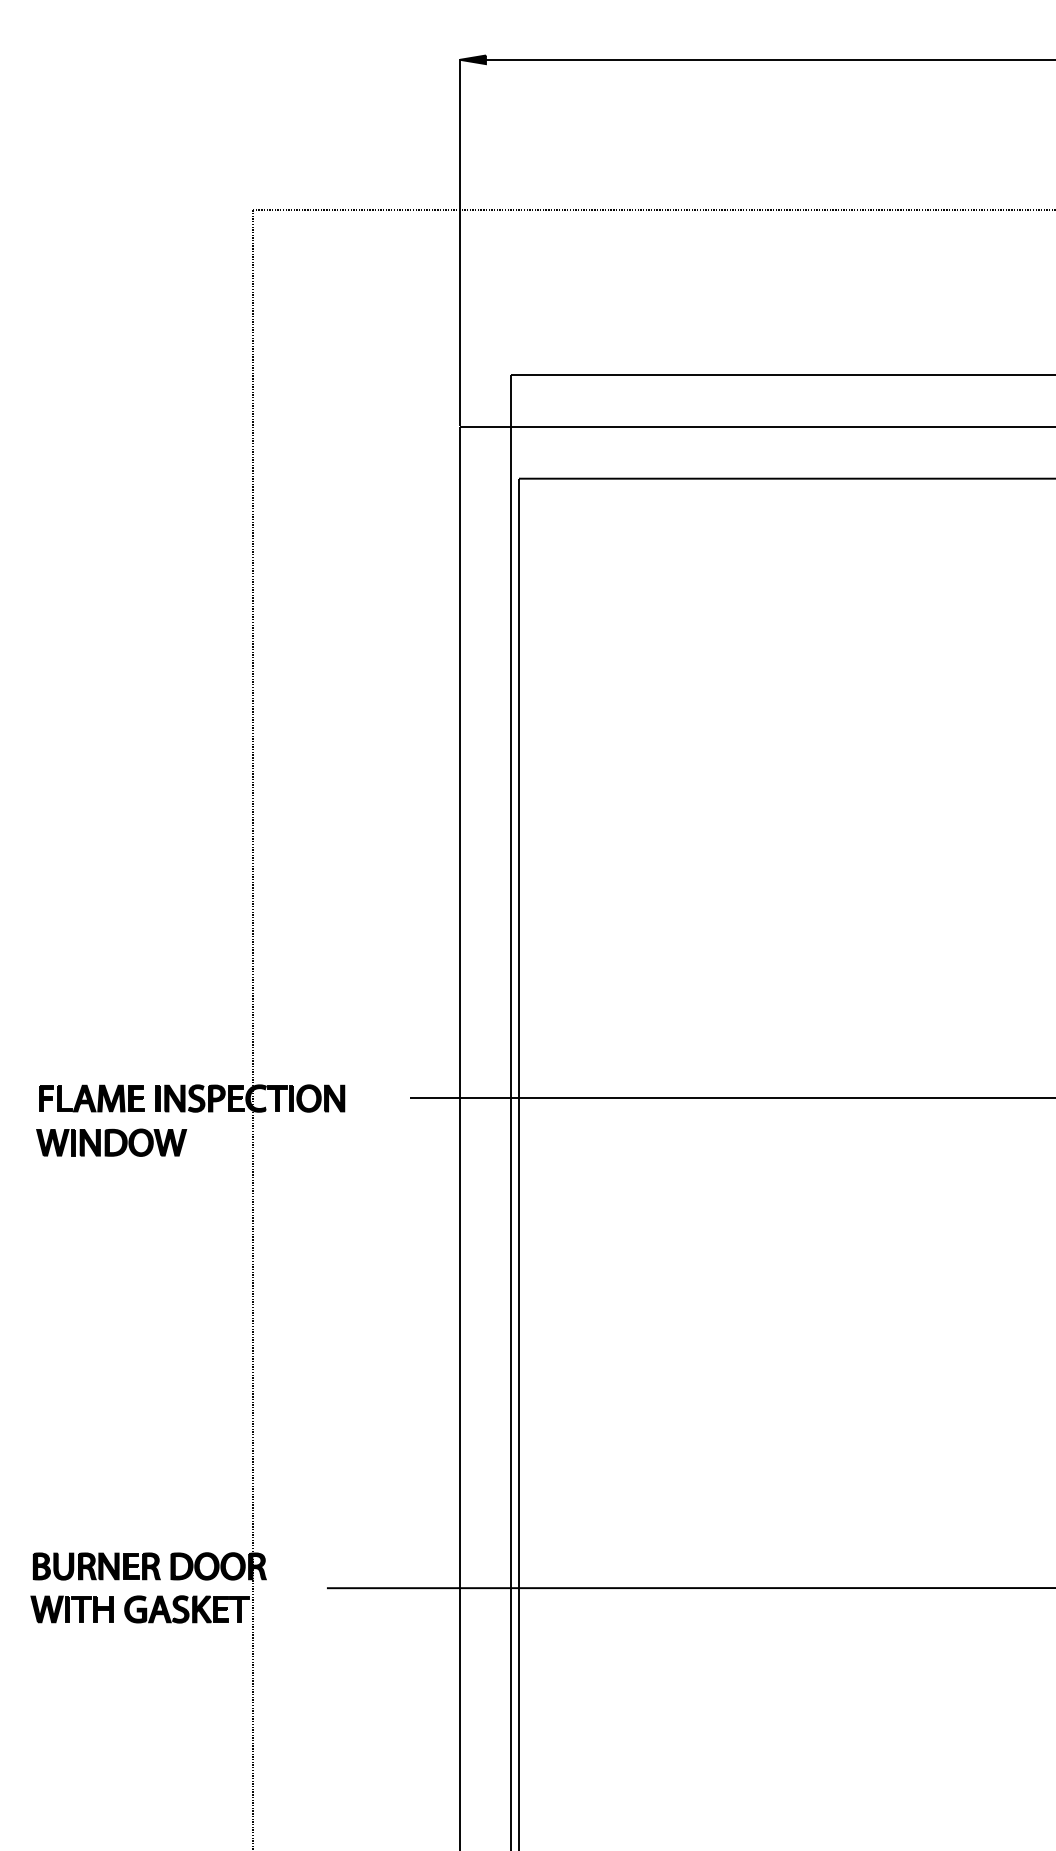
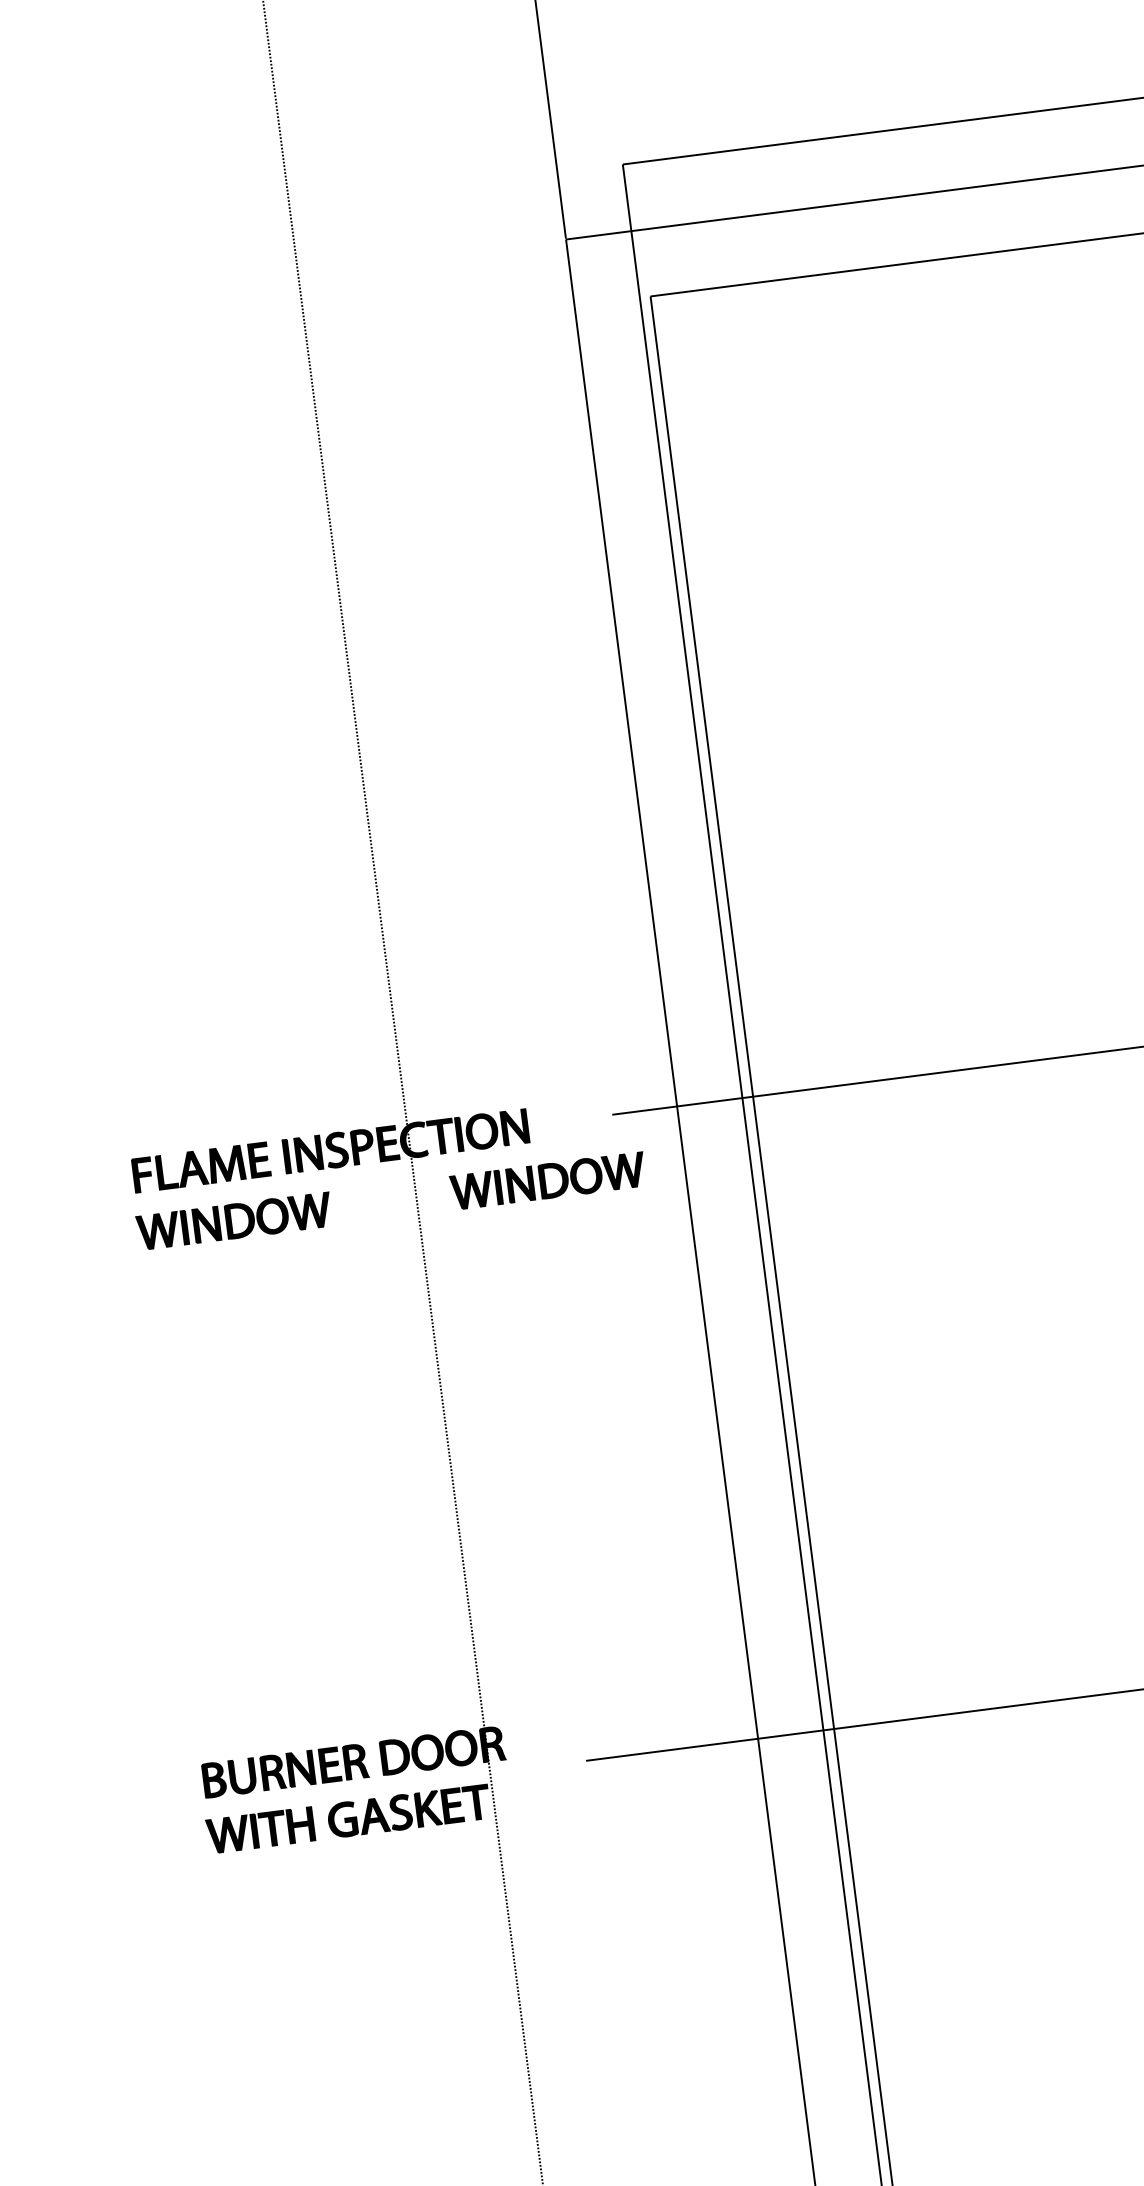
part: (354, 1142) -> (547, 1180), added

